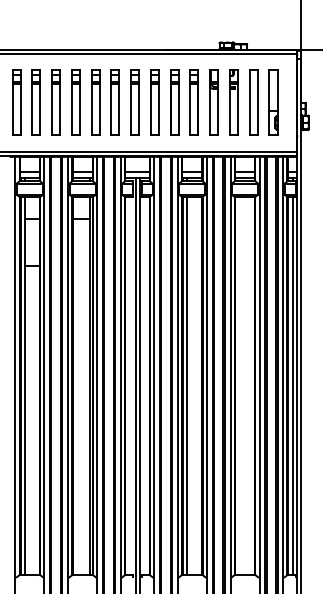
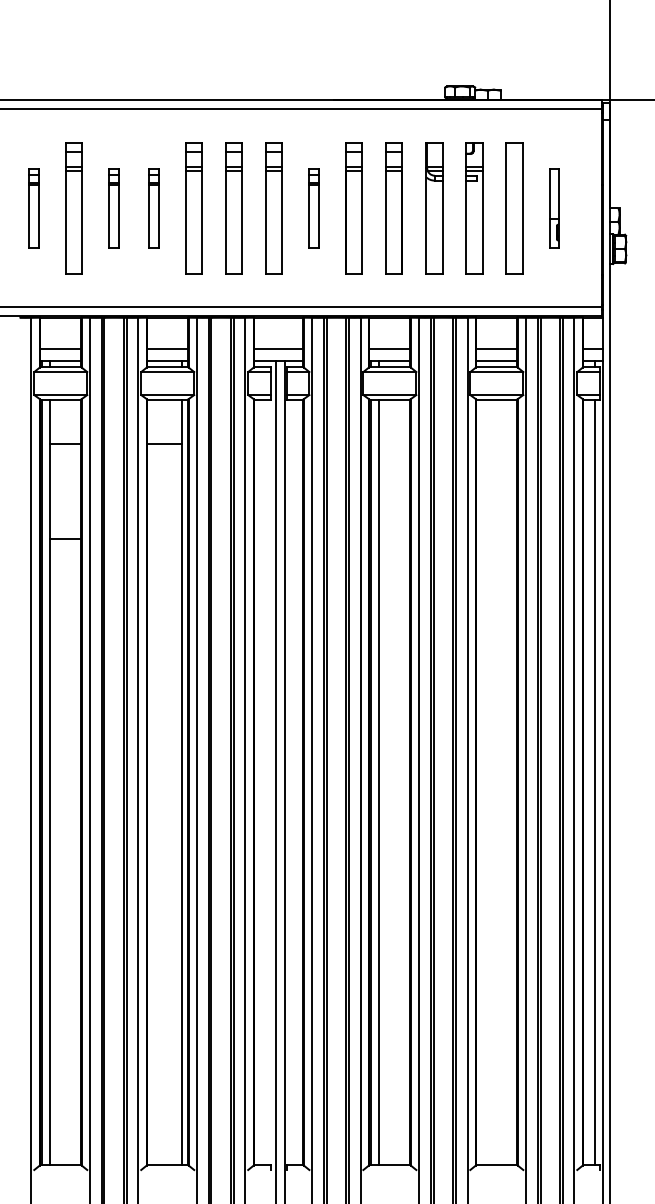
part: (16, 102) -> (33, 207), size x0.6
part: (55, 102) -> (112, 207), size x0.6
part: (75, 102) -> (153, 207), size x0.6
part: (154, 102) -> (313, 207), size x0.6
part: (273, 102) -> (554, 207), size x0.6

